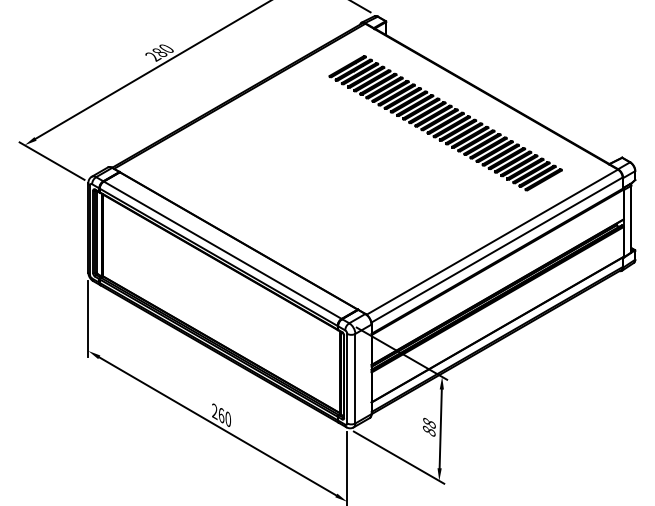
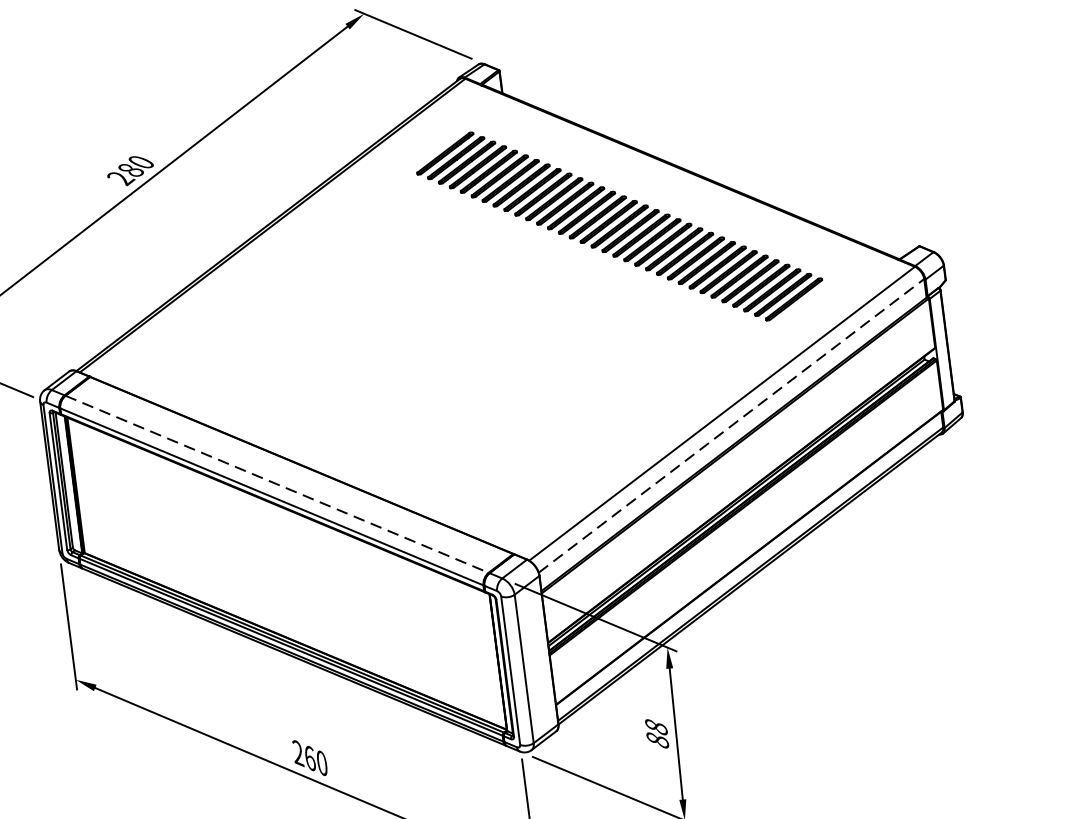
line: (223, 250) -> (278, 484), solid -> dashed
line: (496, 250) -> (730, 426), solid -> dashed

